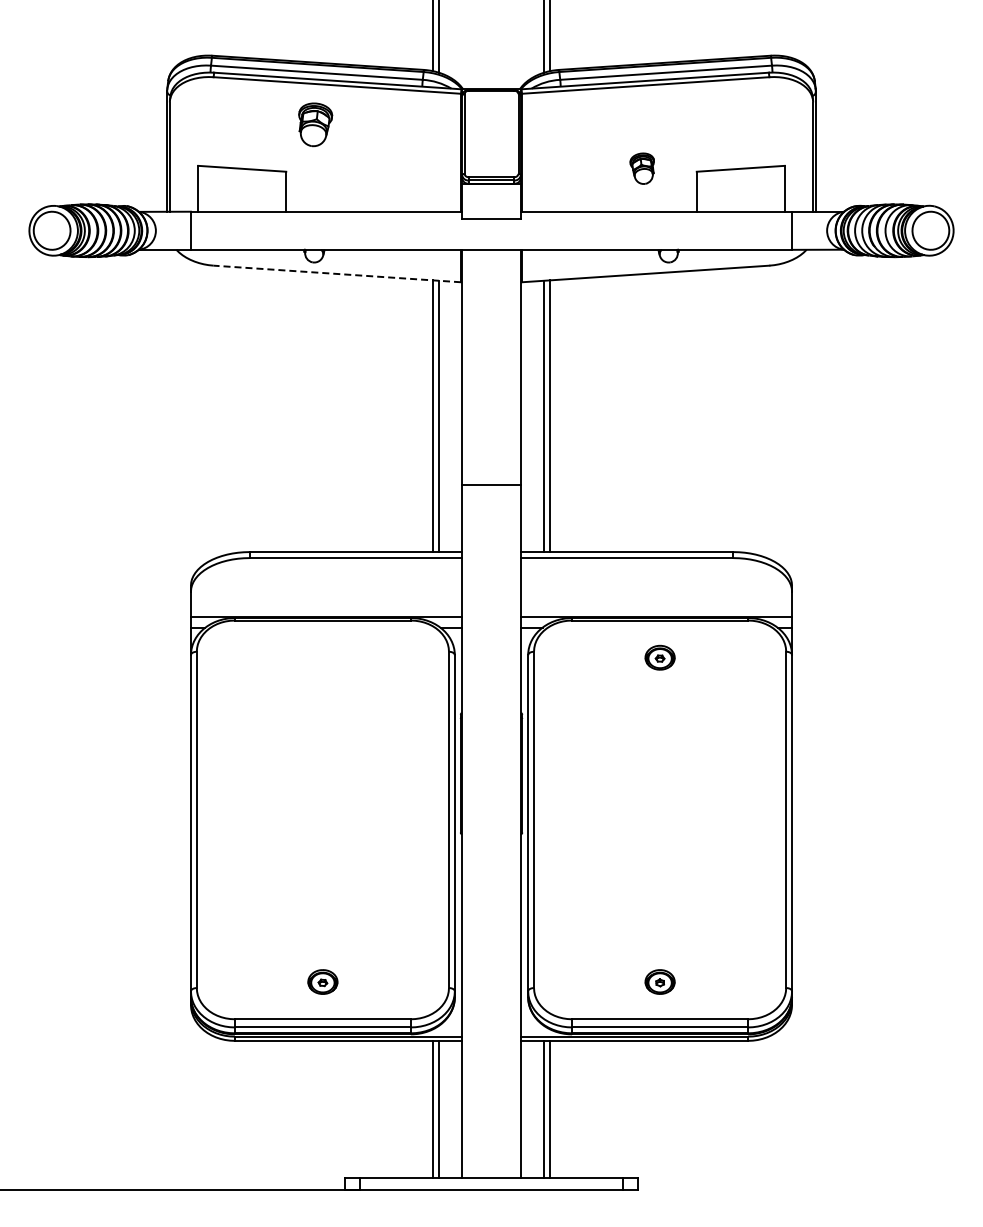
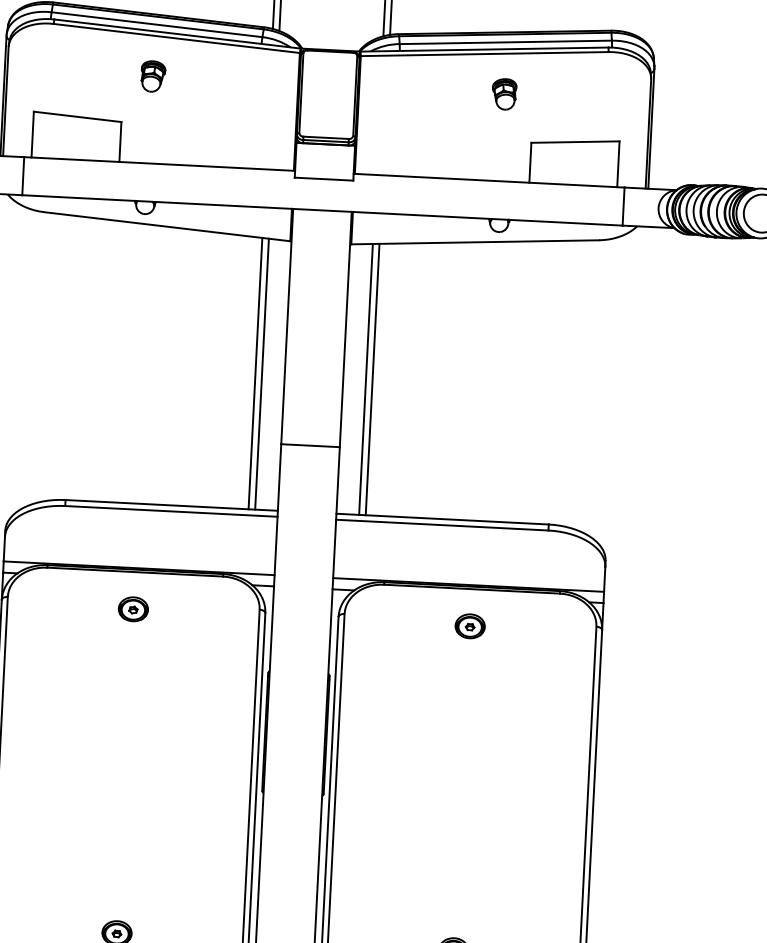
part: (315, 124) -> (153, 76), size x0.71
part: (641, 168) -> (503, 94), moved
line: (337, 273) -> (167, 226), dashed -> solid
part: (322, 657) -> (133, 609), added

